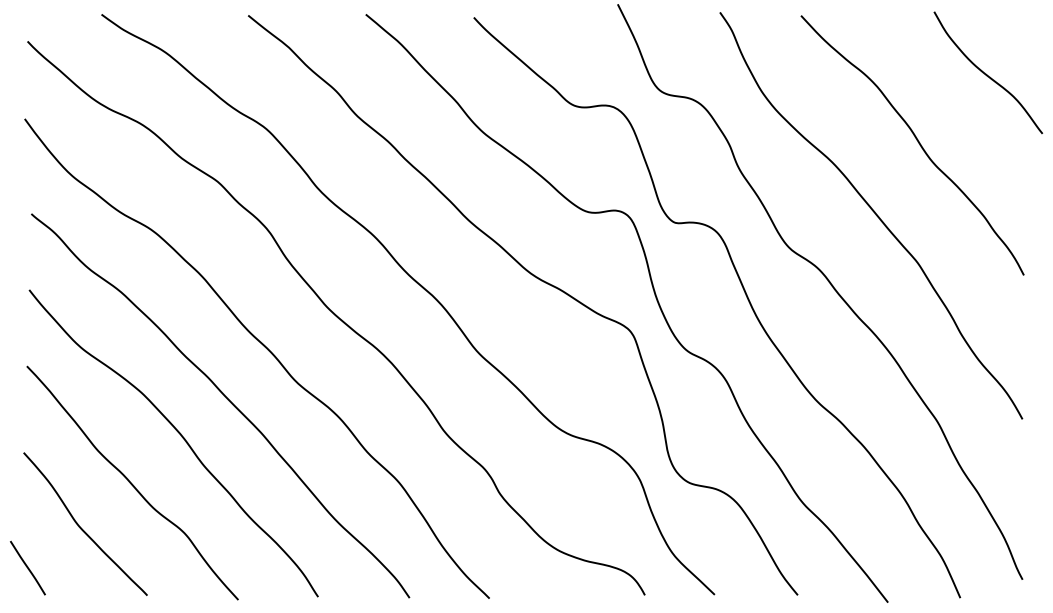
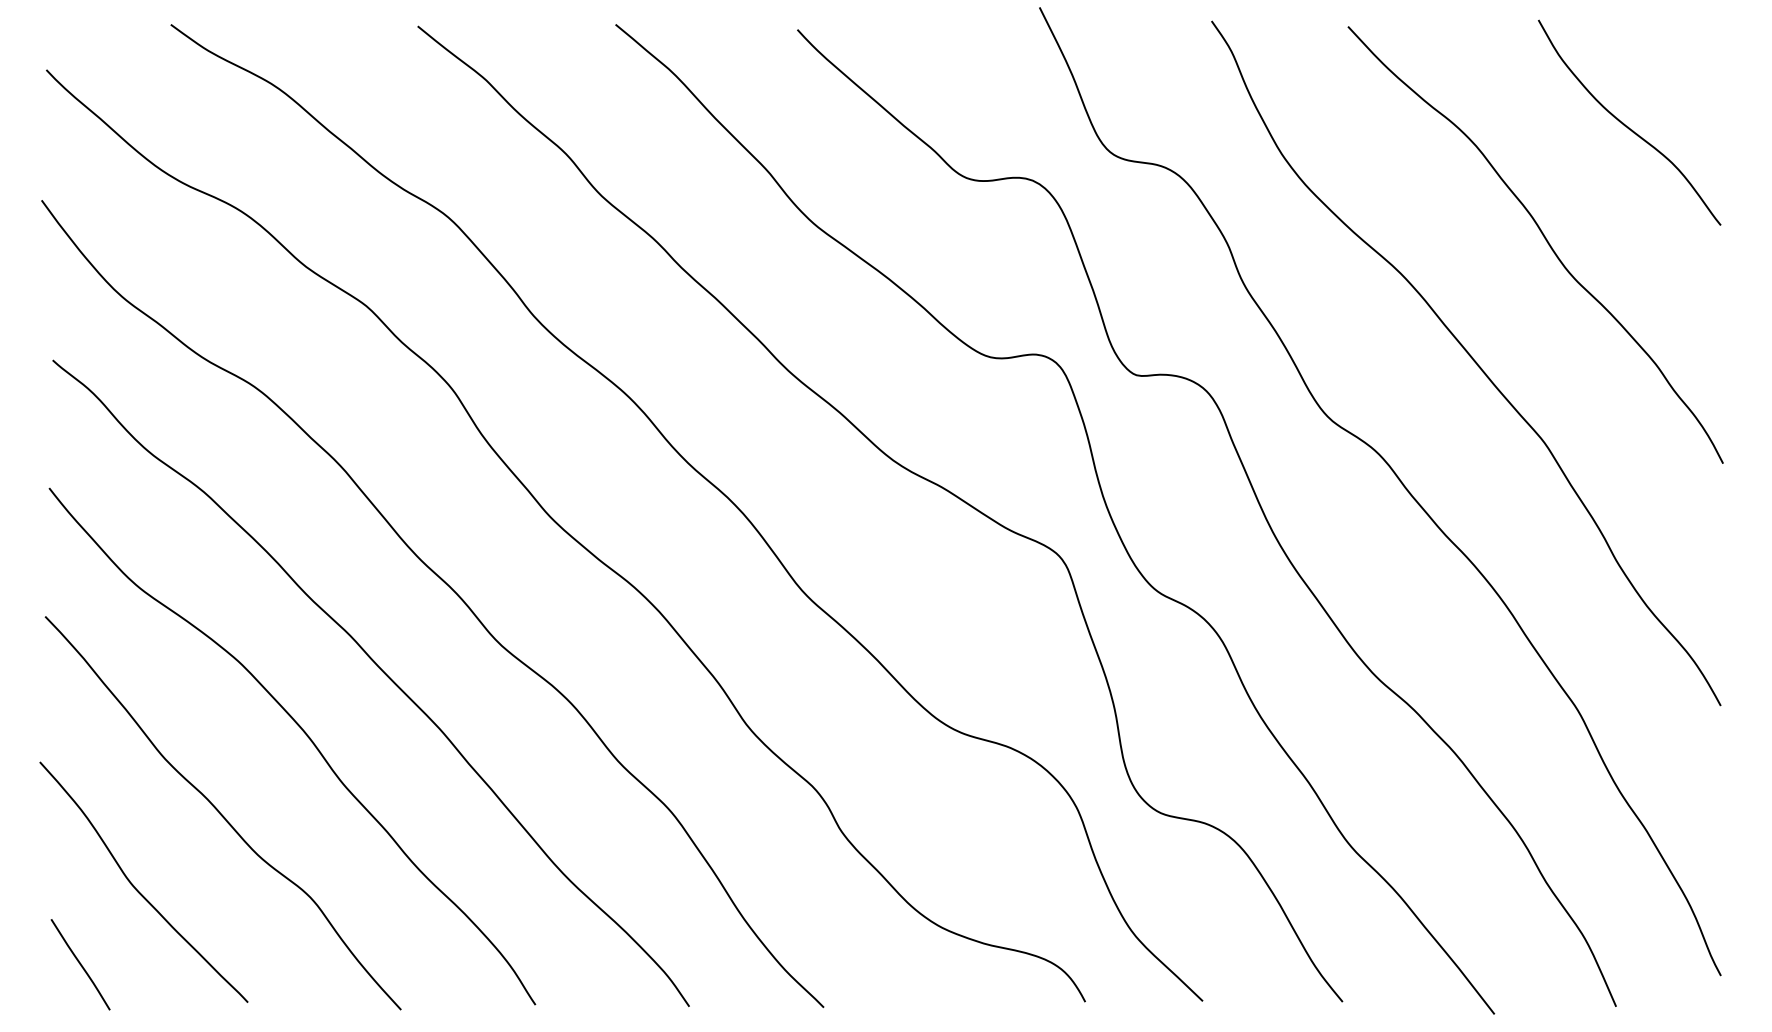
curve: (986, 73) -> (1626, 123), moved
line: (27, 567) -> (79, 963), moved

